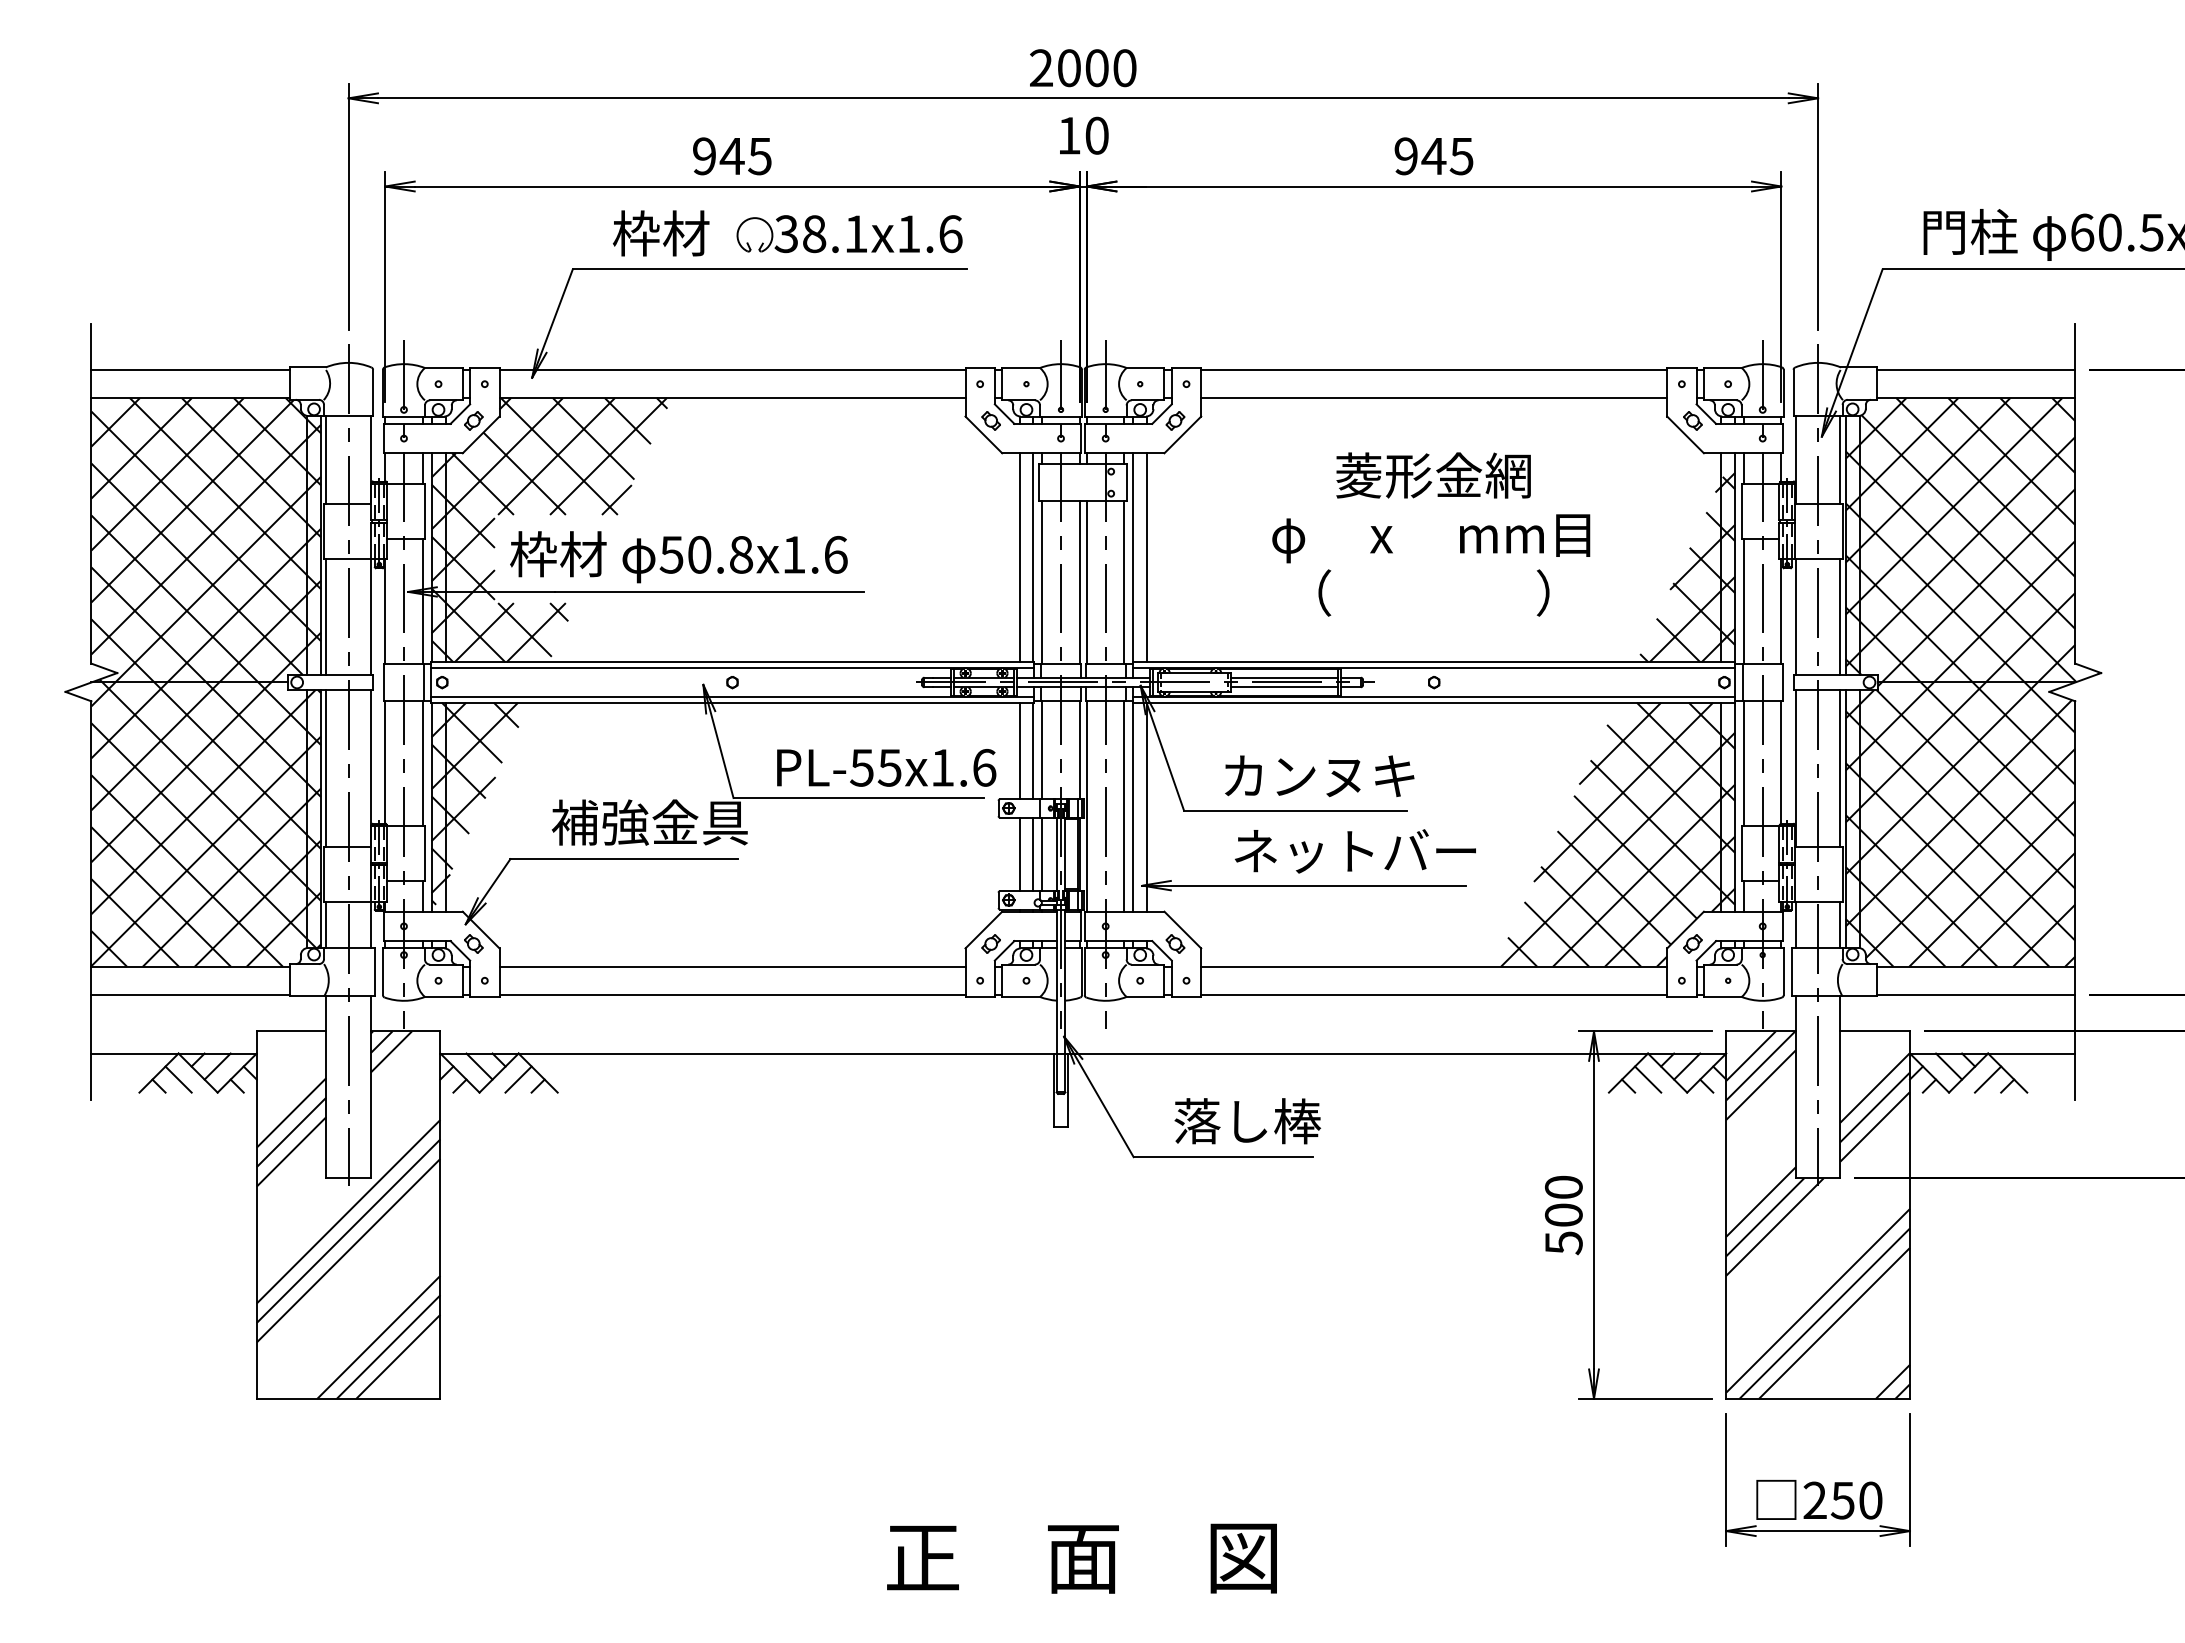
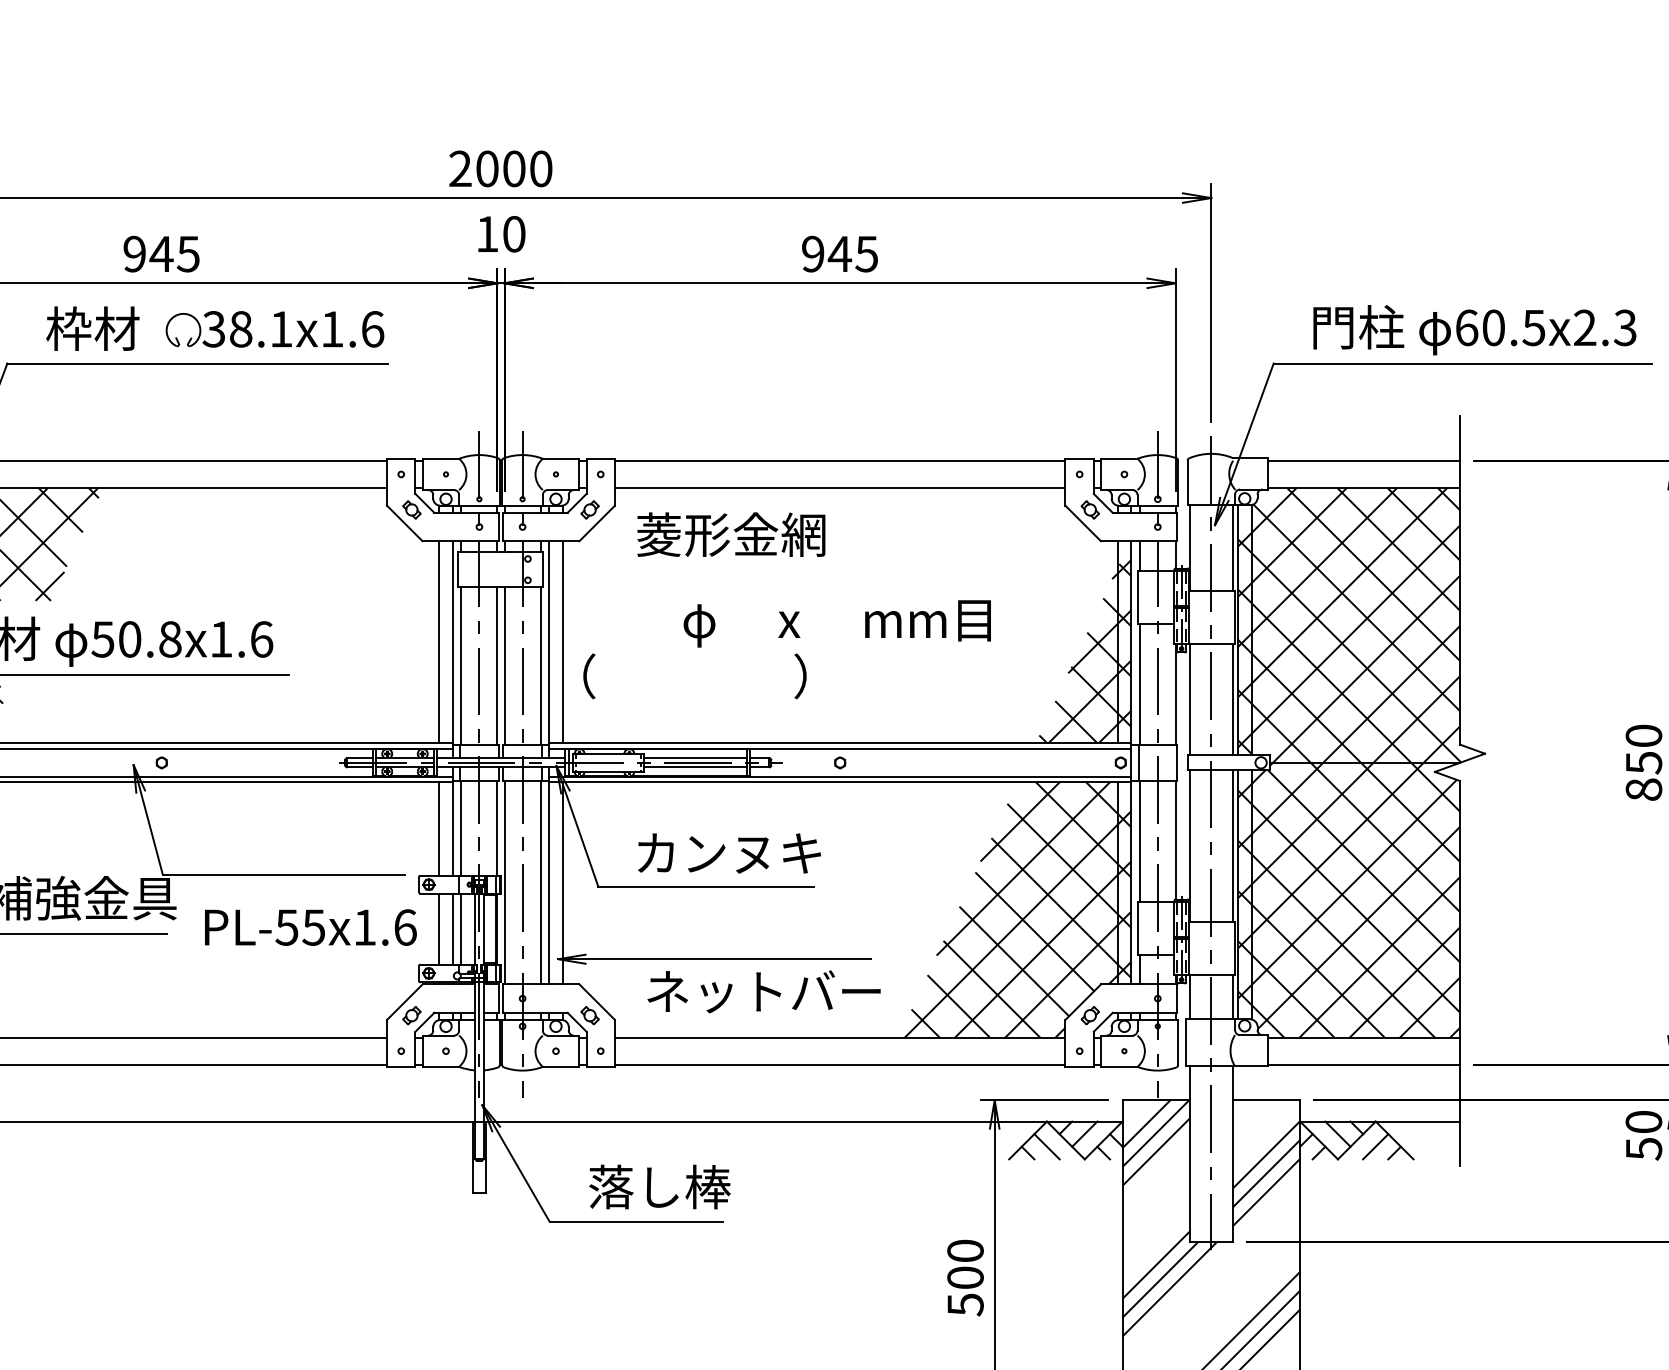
text: (1433, 475) -> (731, 534), moved
text: (1433, 592) -> (694, 675), moved
text: (886, 767) -> (310, 927), moved
text: (1355, 851) -> (764, 991), moved

